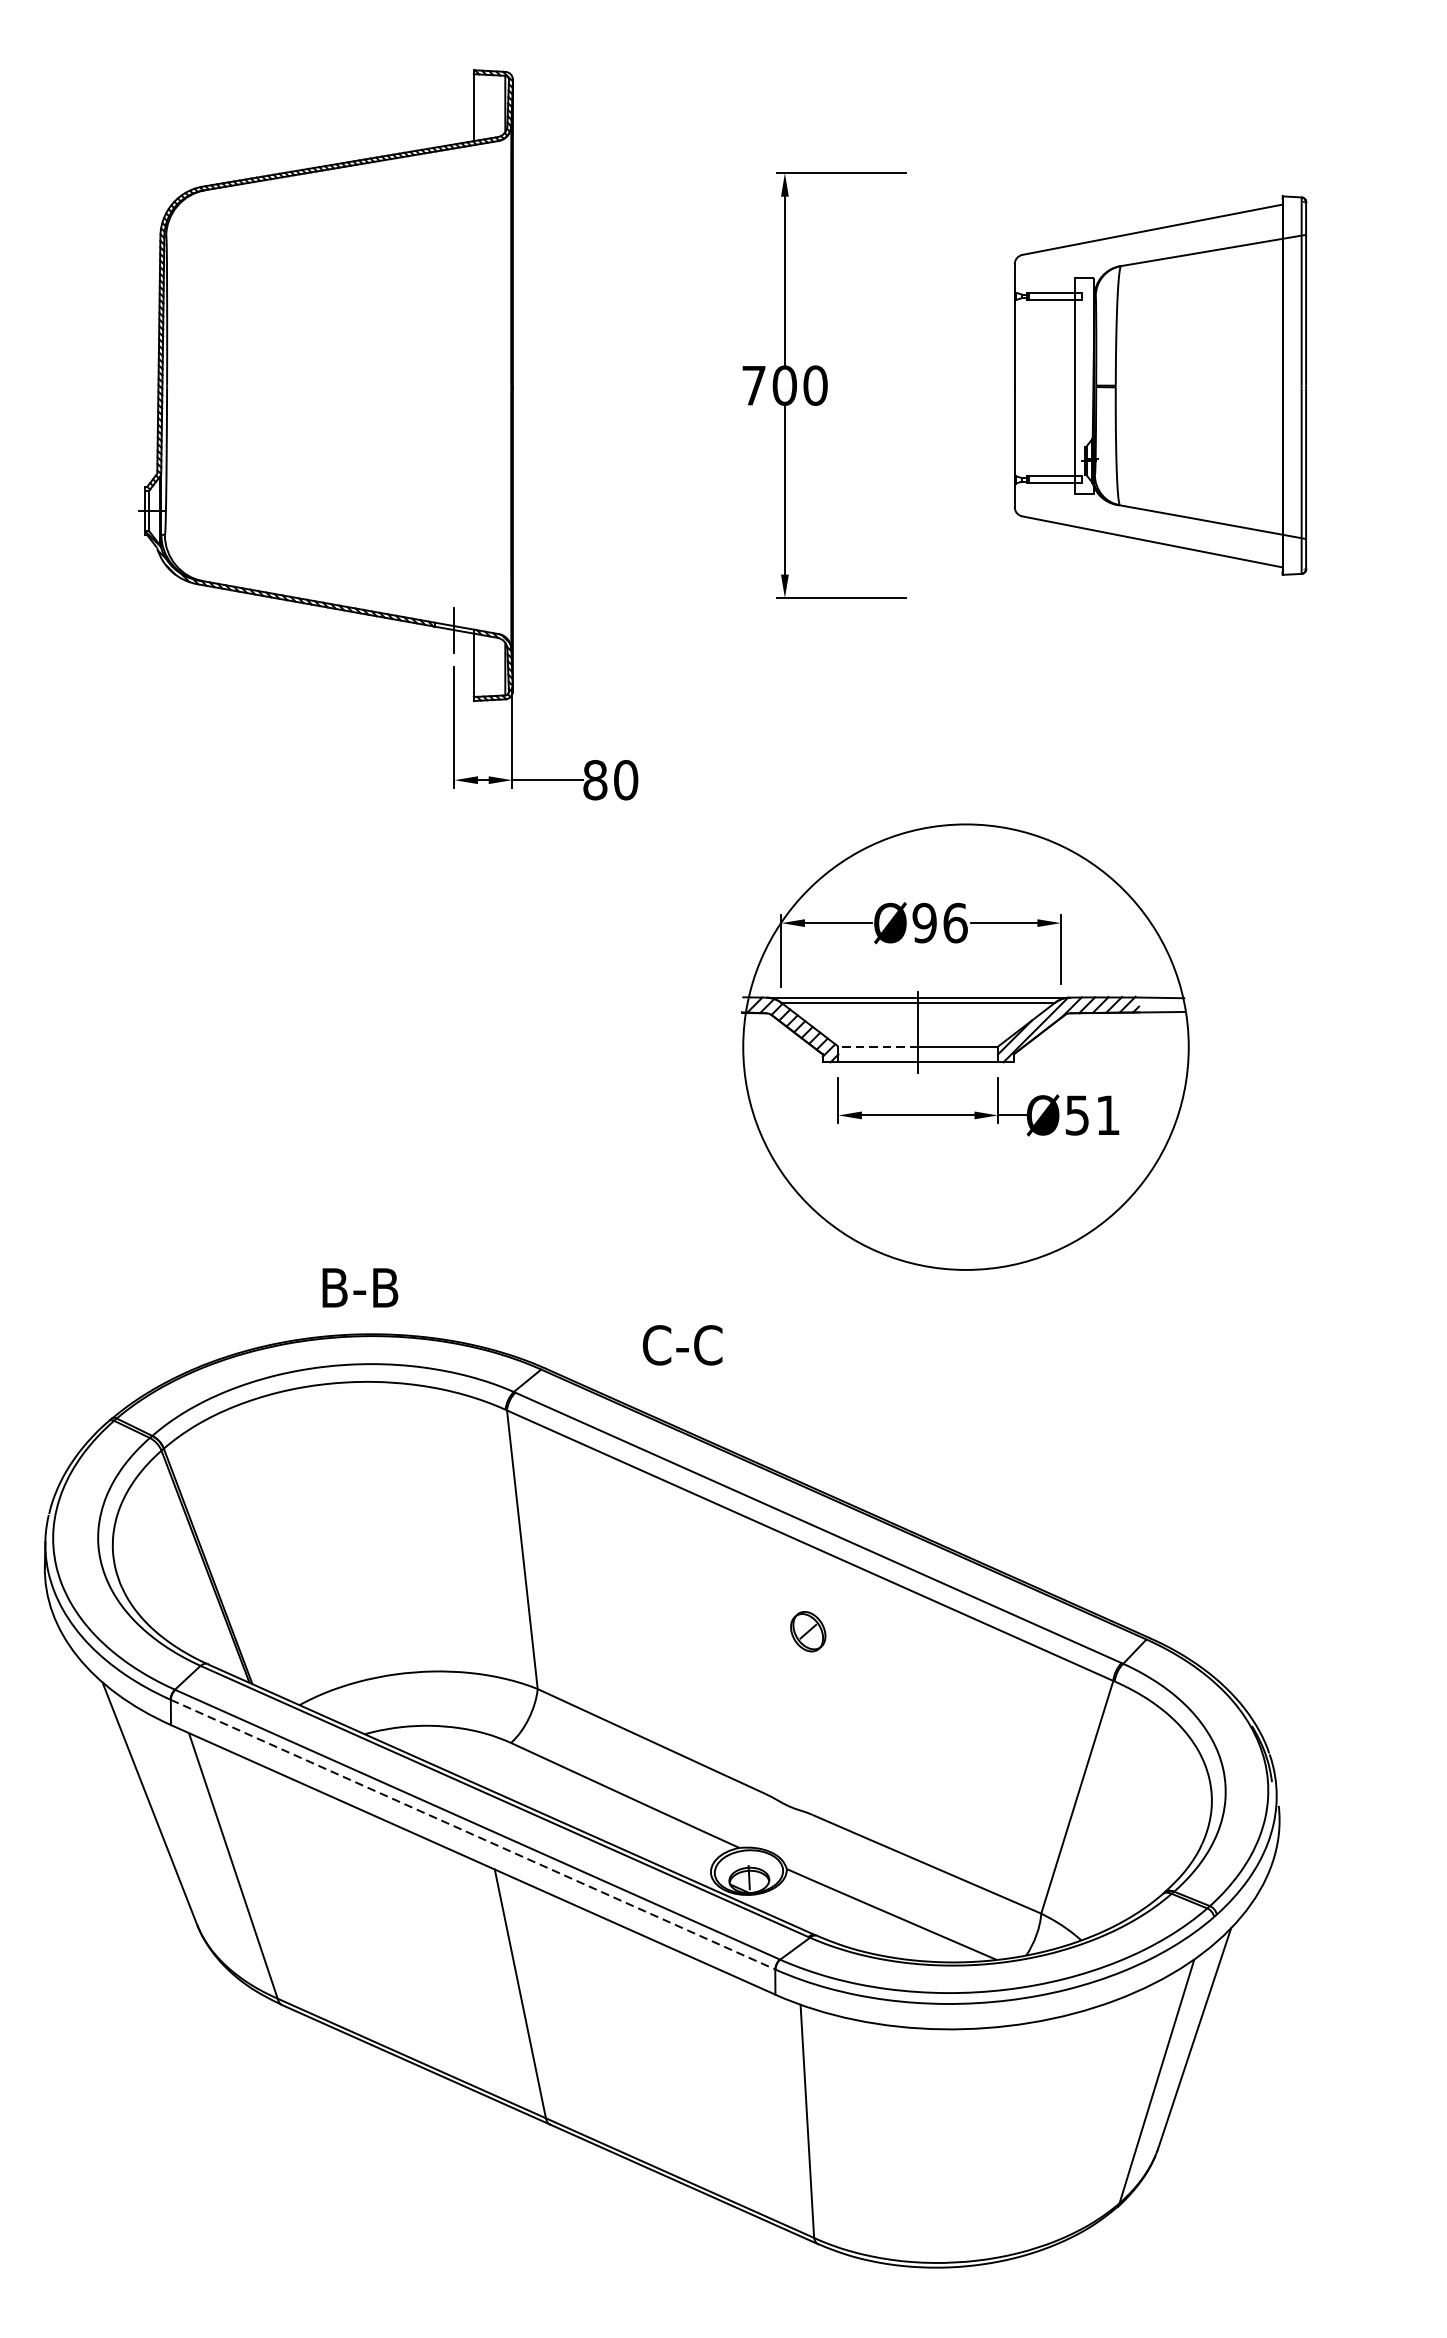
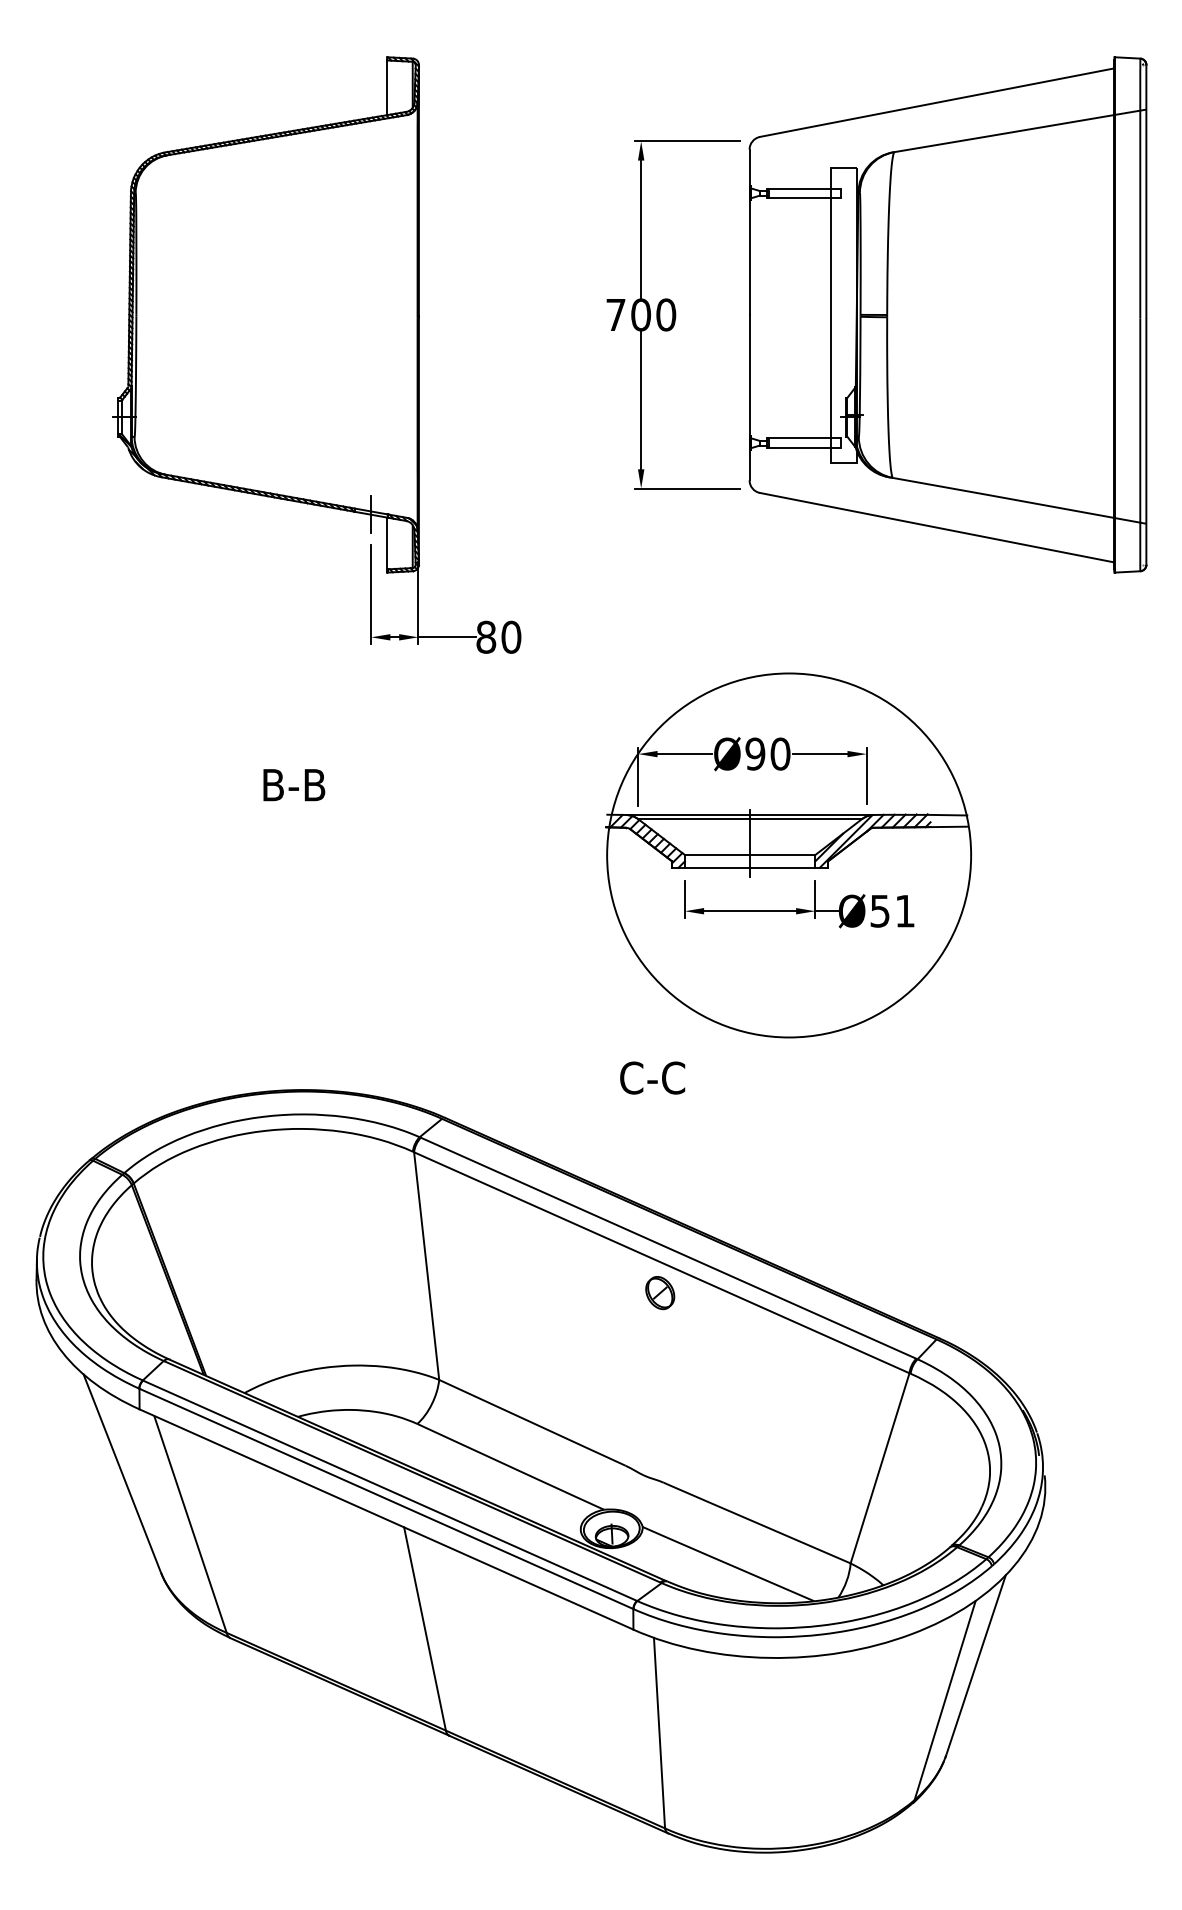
part: (1159, 385) -> (947, 314), size x1.67
text: (955, 922) -> (780, 753), Ø96 -> Ø90
line: (878, 1047) -> (717, 855), dashed -> solid
text: (360, 1288) -> (294, 785), moved
text: (682, 1344) -> (652, 1077), moved
part: (808, 1632) -> (660, 1293), moved
line: (473, 1835) -> (386, 1499), dashed -> solid

